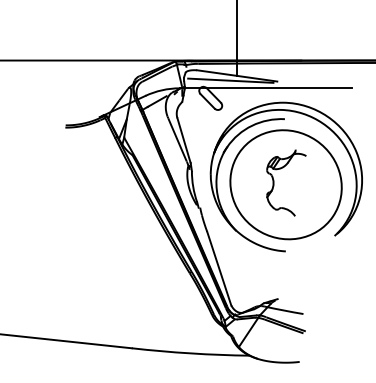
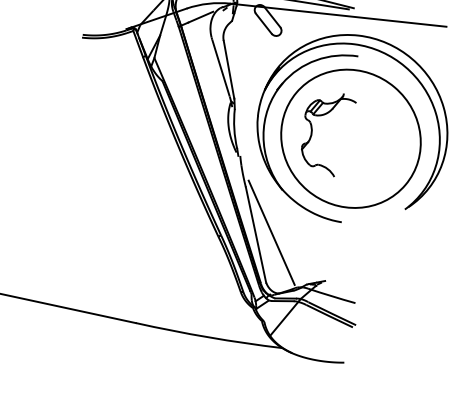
part: (274, 182) -> (312, 131), moved
line: (230, 265) -> (270, 232), added

